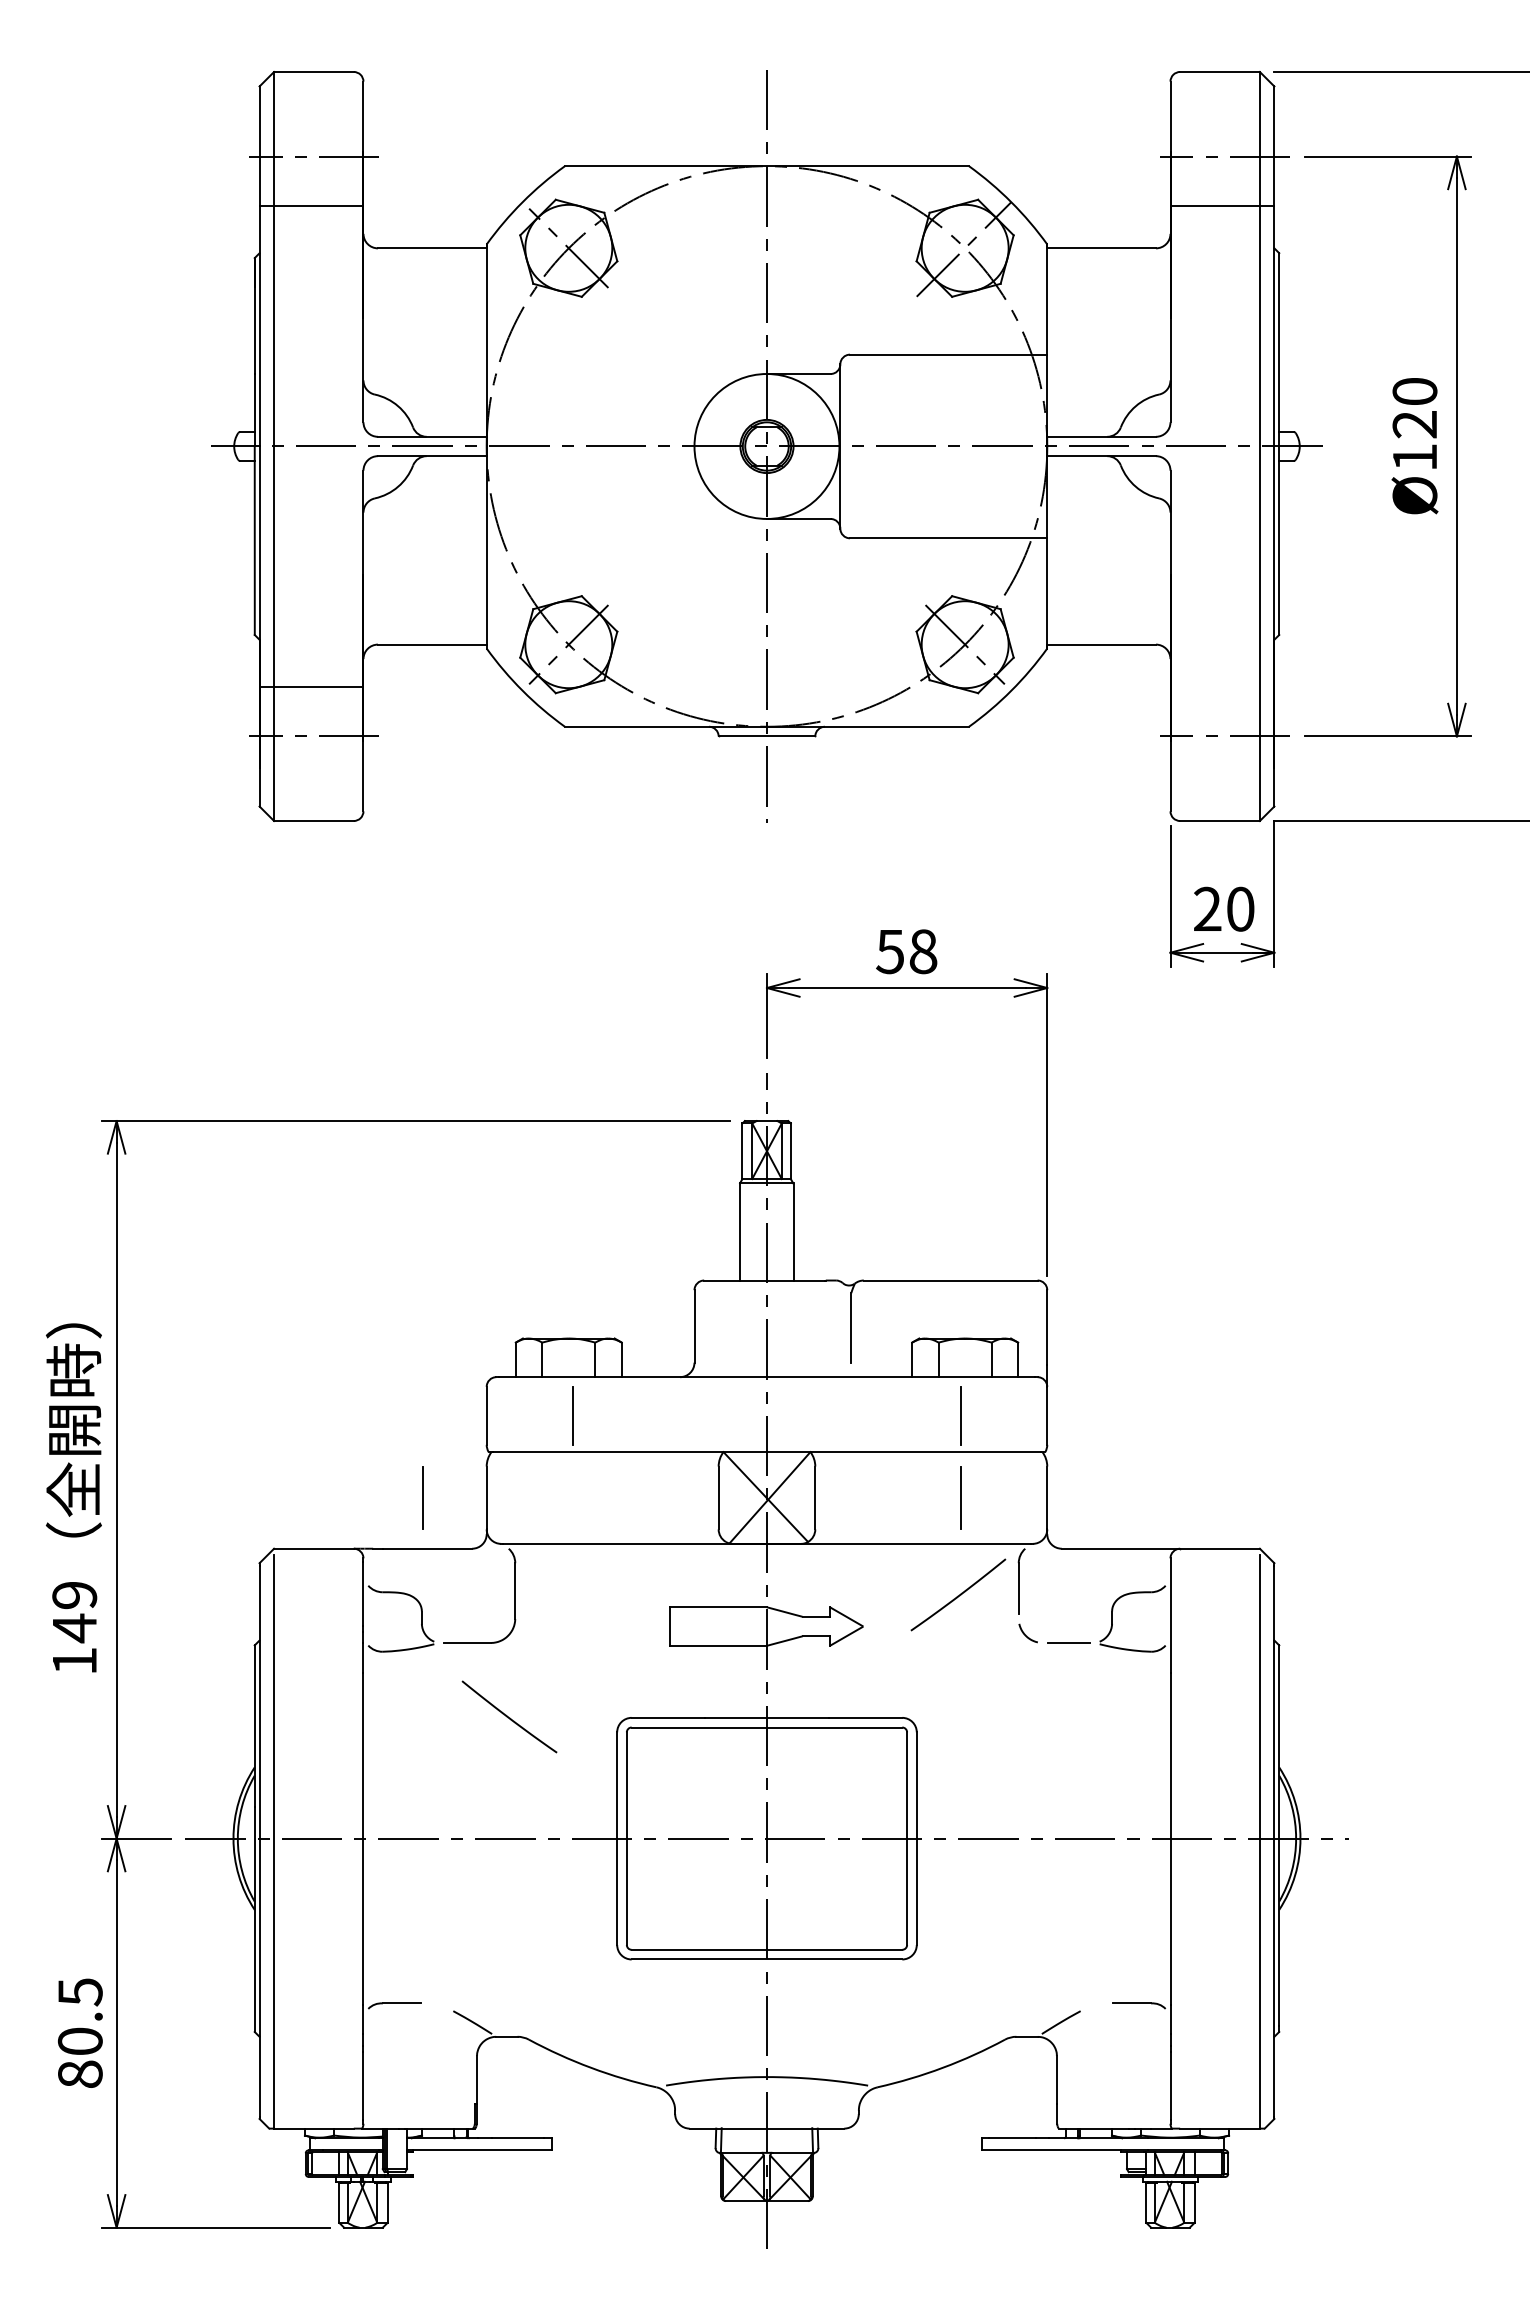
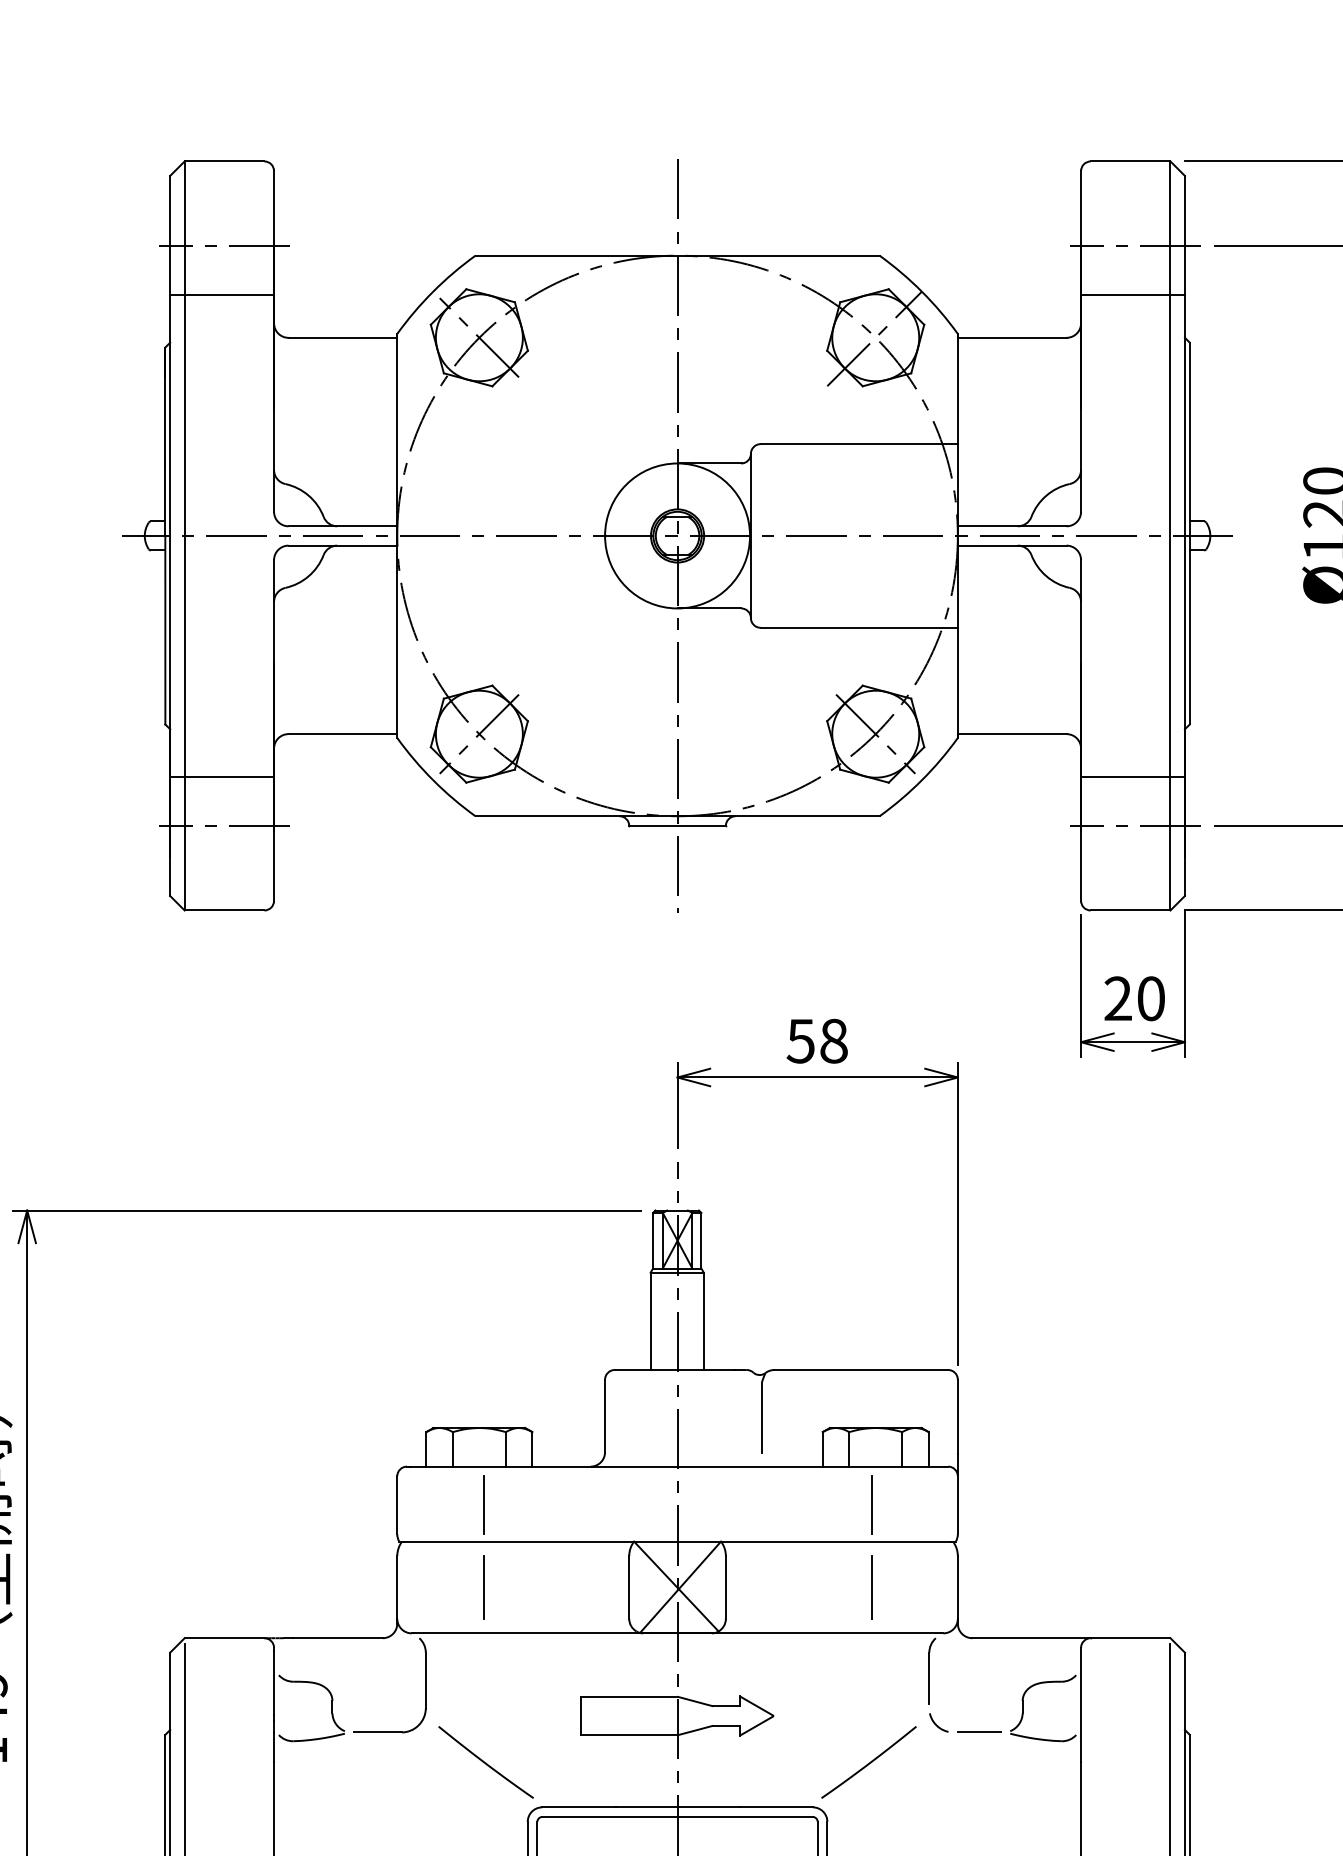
line: (1222, 687) -> (1133, 776), added
line: (422, 1497) -> (483, 1586), moved
curve: (959, 1594) -> (870, 1761), moved
curve: (508, 1716) -> (485, 1761), moved

